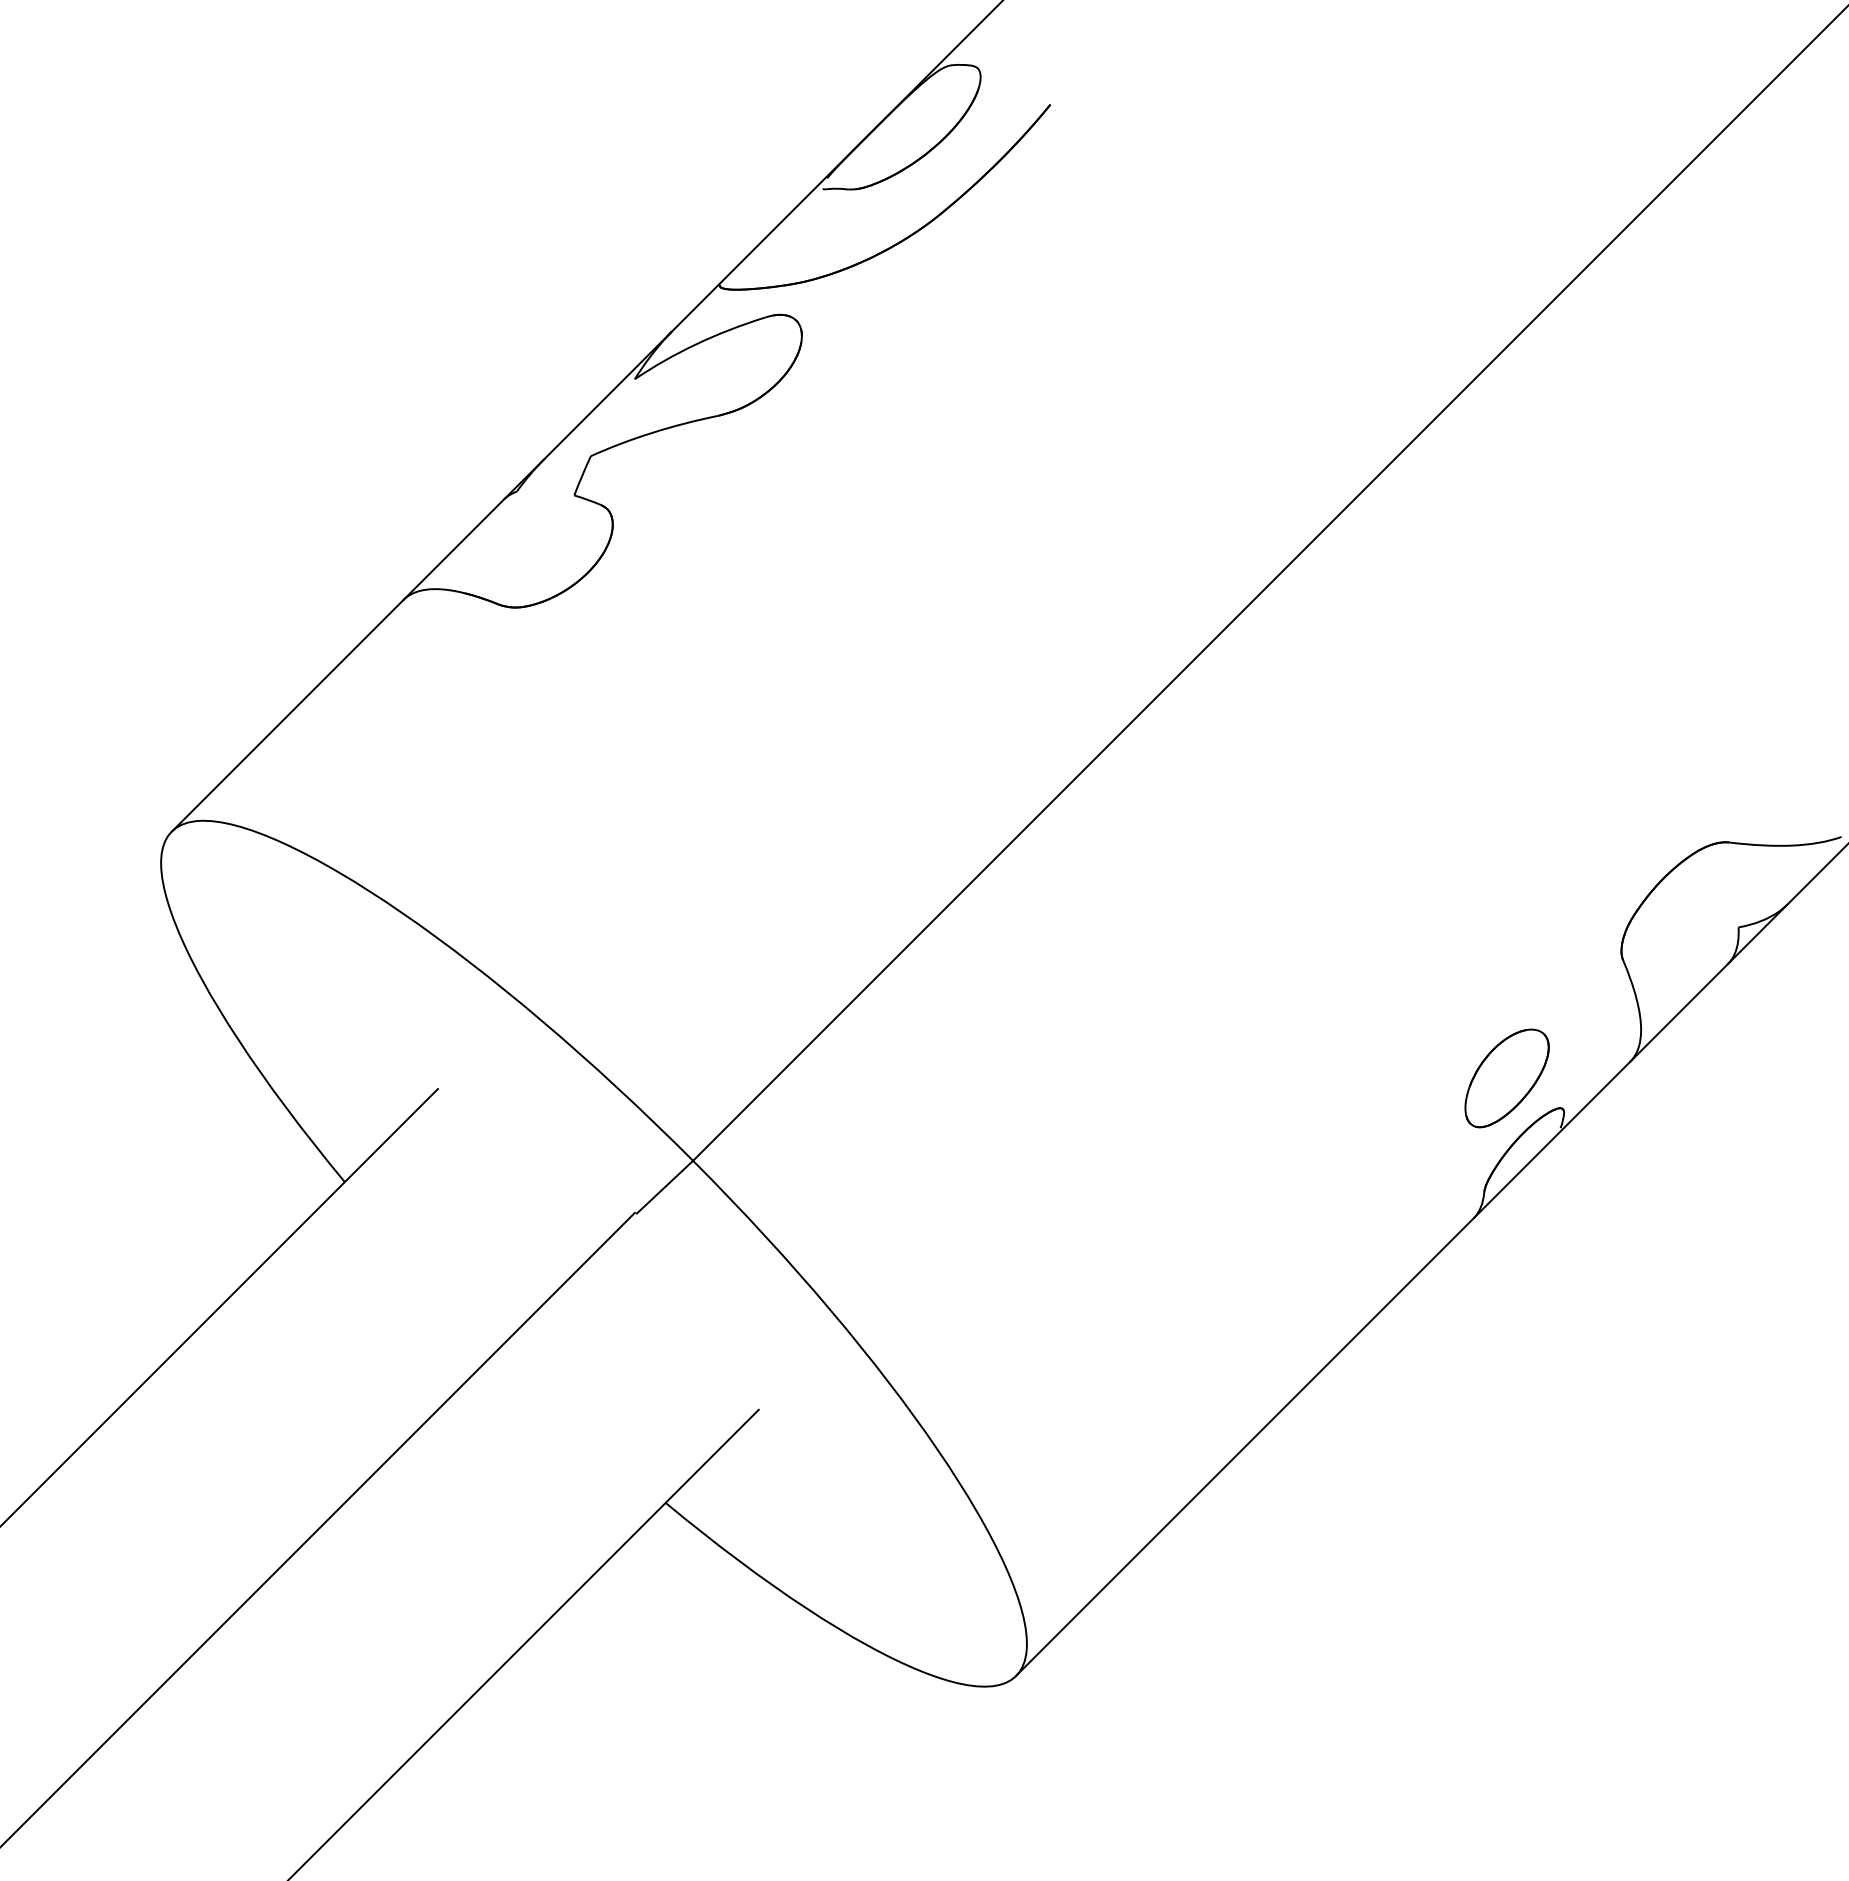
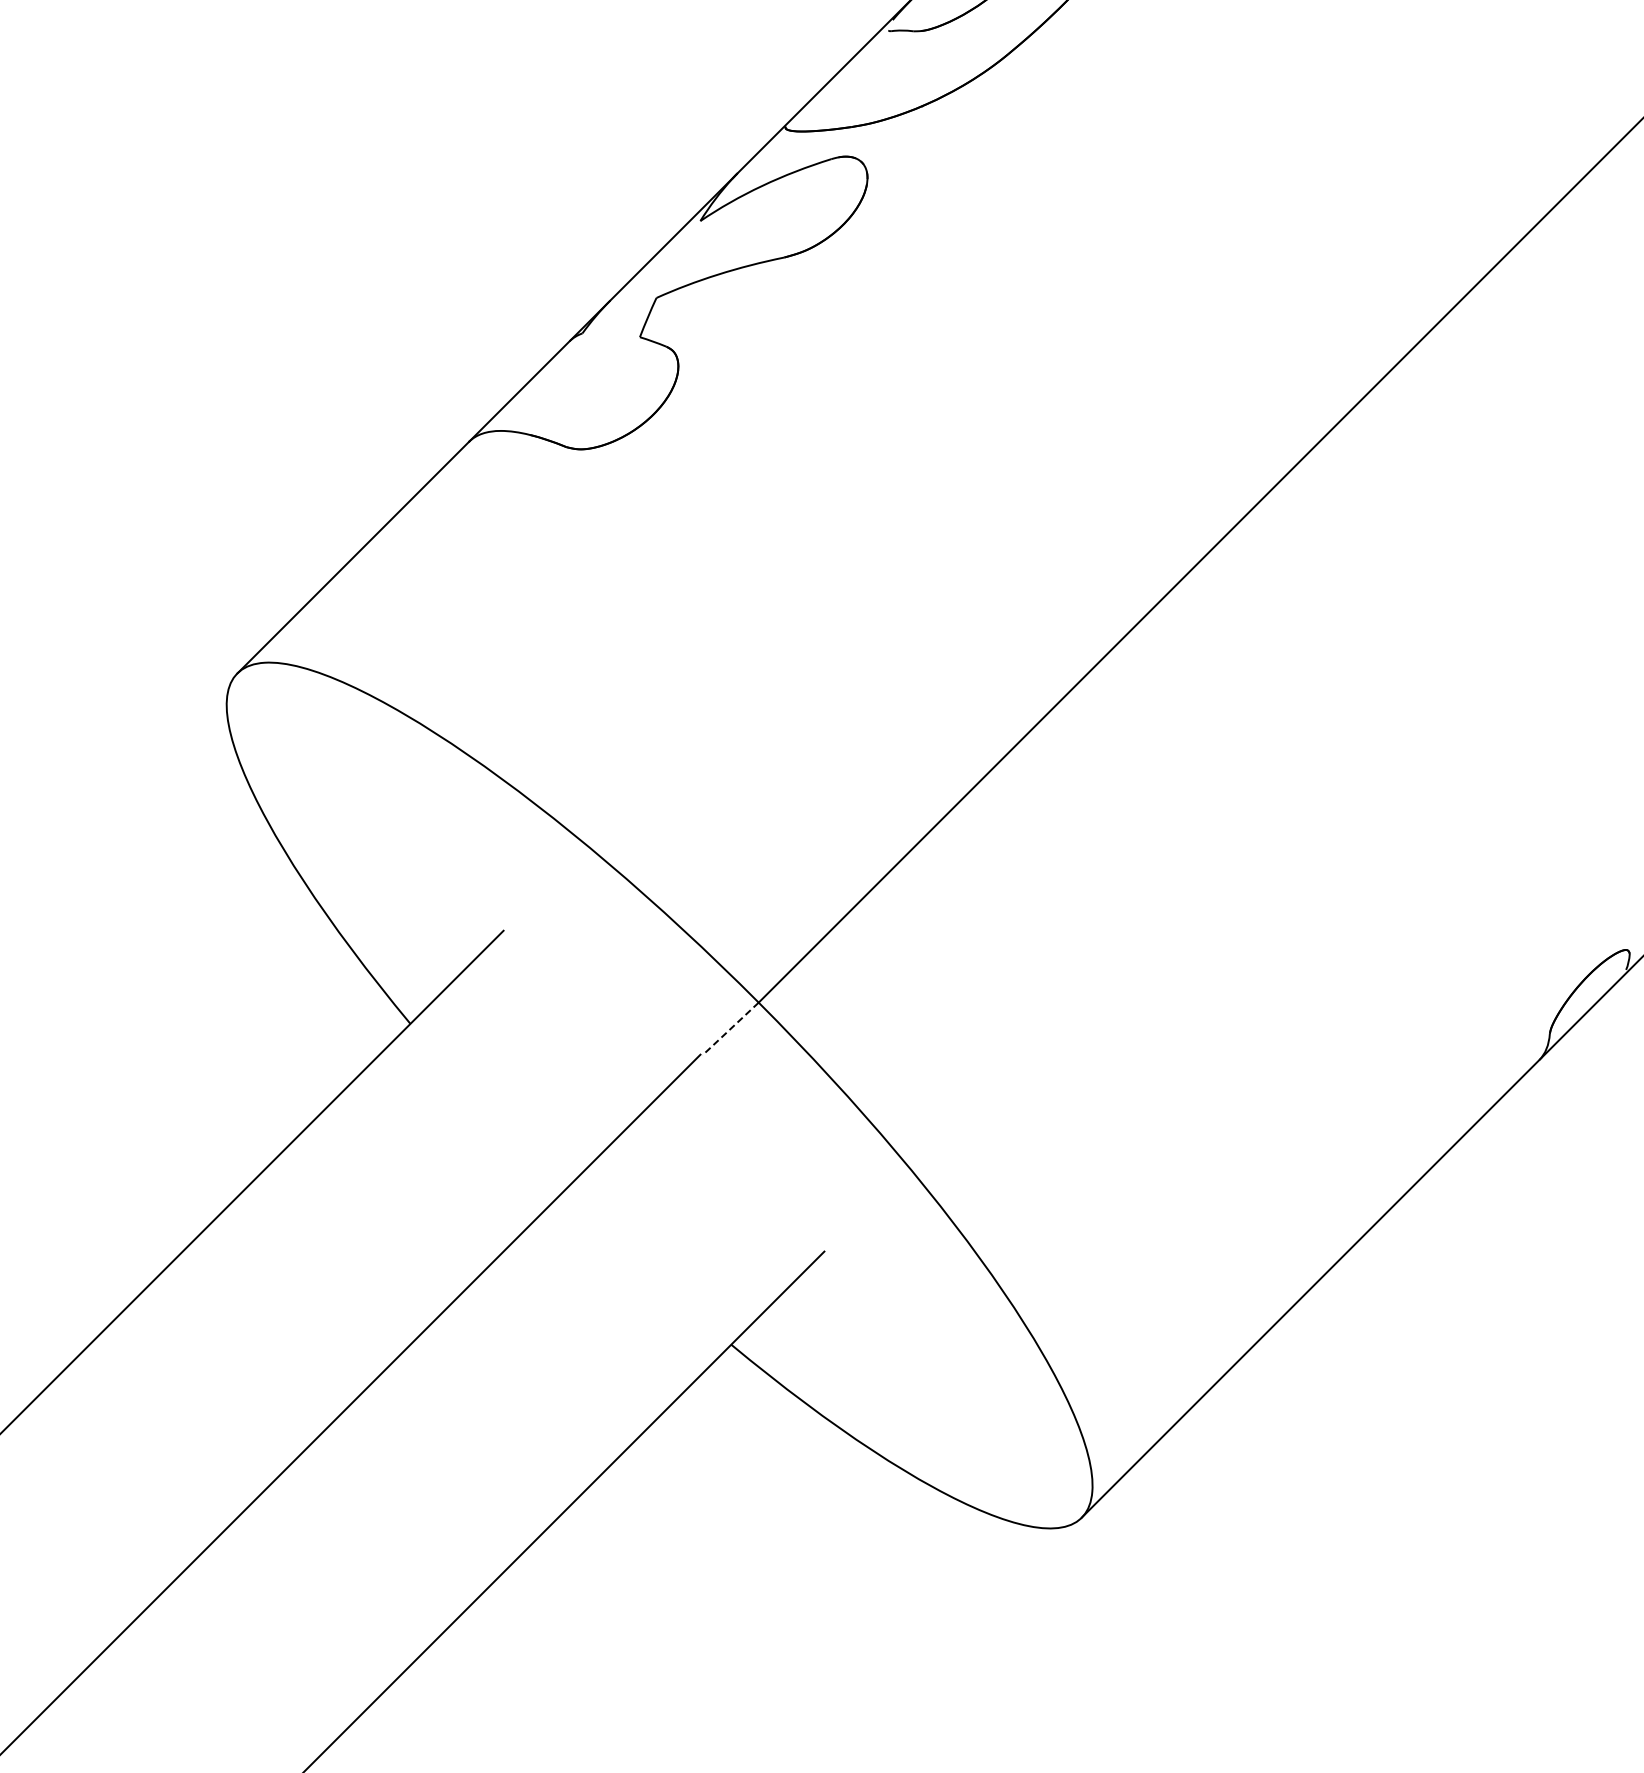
part: (1506, 1078) -> (1572, 920), removed
line: (664, 1187) -> (730, 1029), solid -> dashed

